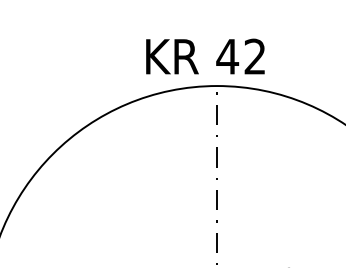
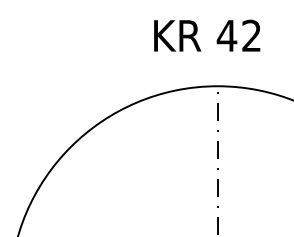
text: (205, 56) -> (207, 35), moved

